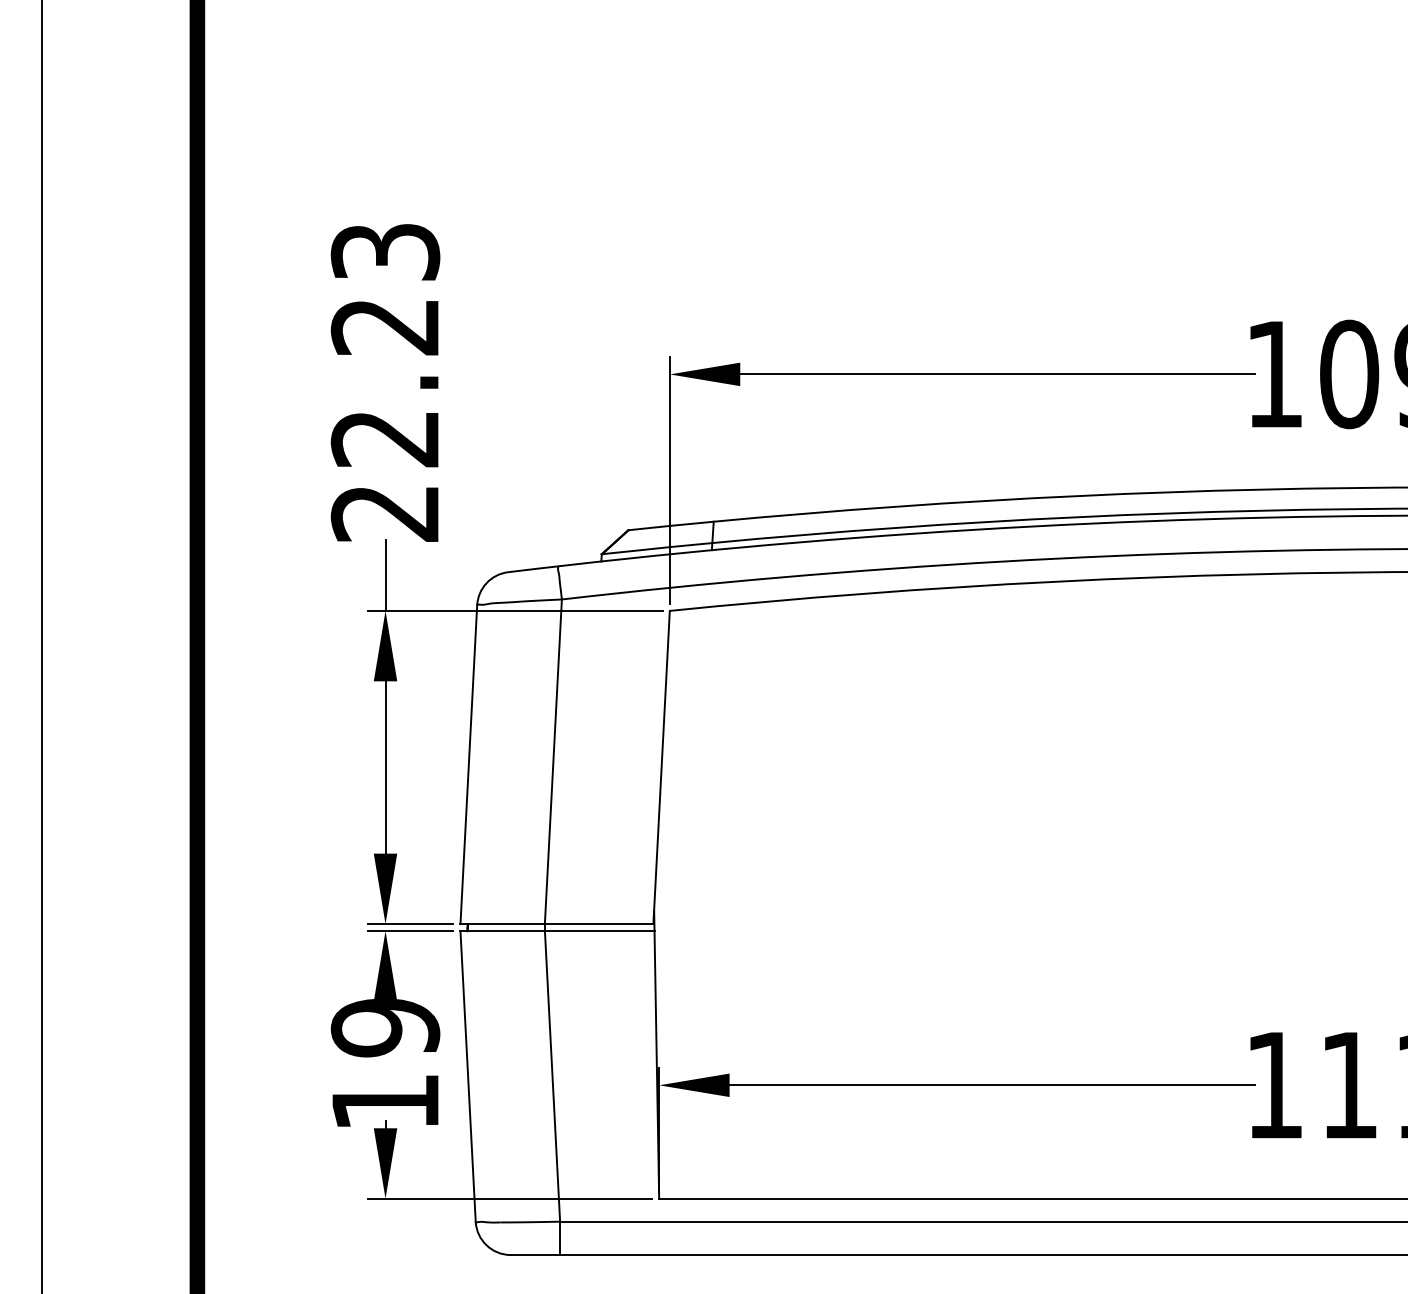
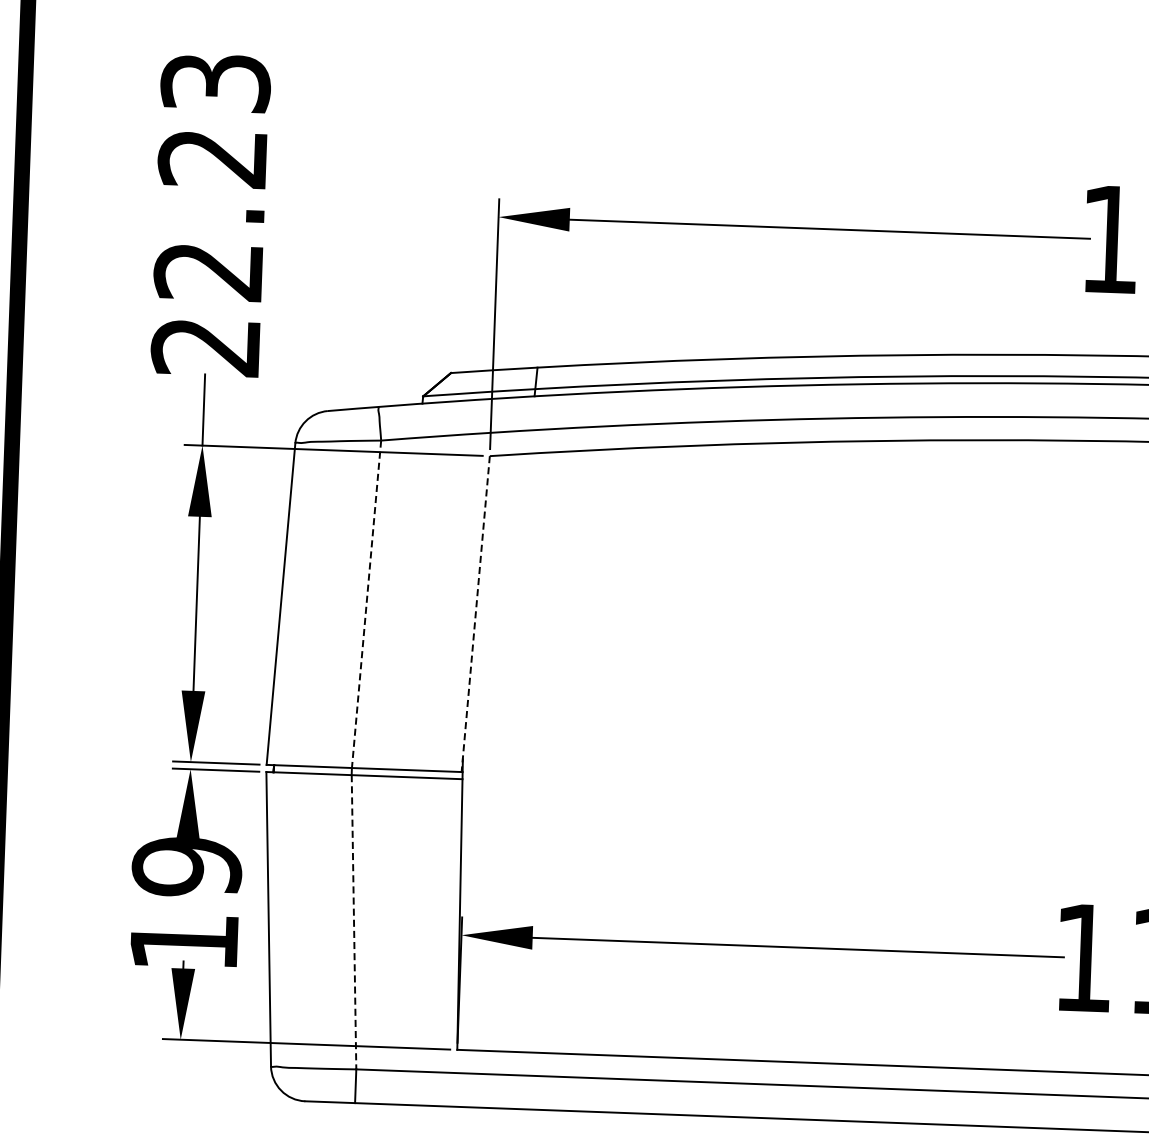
line: (553, 761) -> (366, 604), solid -> dashed
line: (661, 767) -> (475, 614), solid -> dashed
line: (552, 1076) -> (354, 922), solid -> dashed

